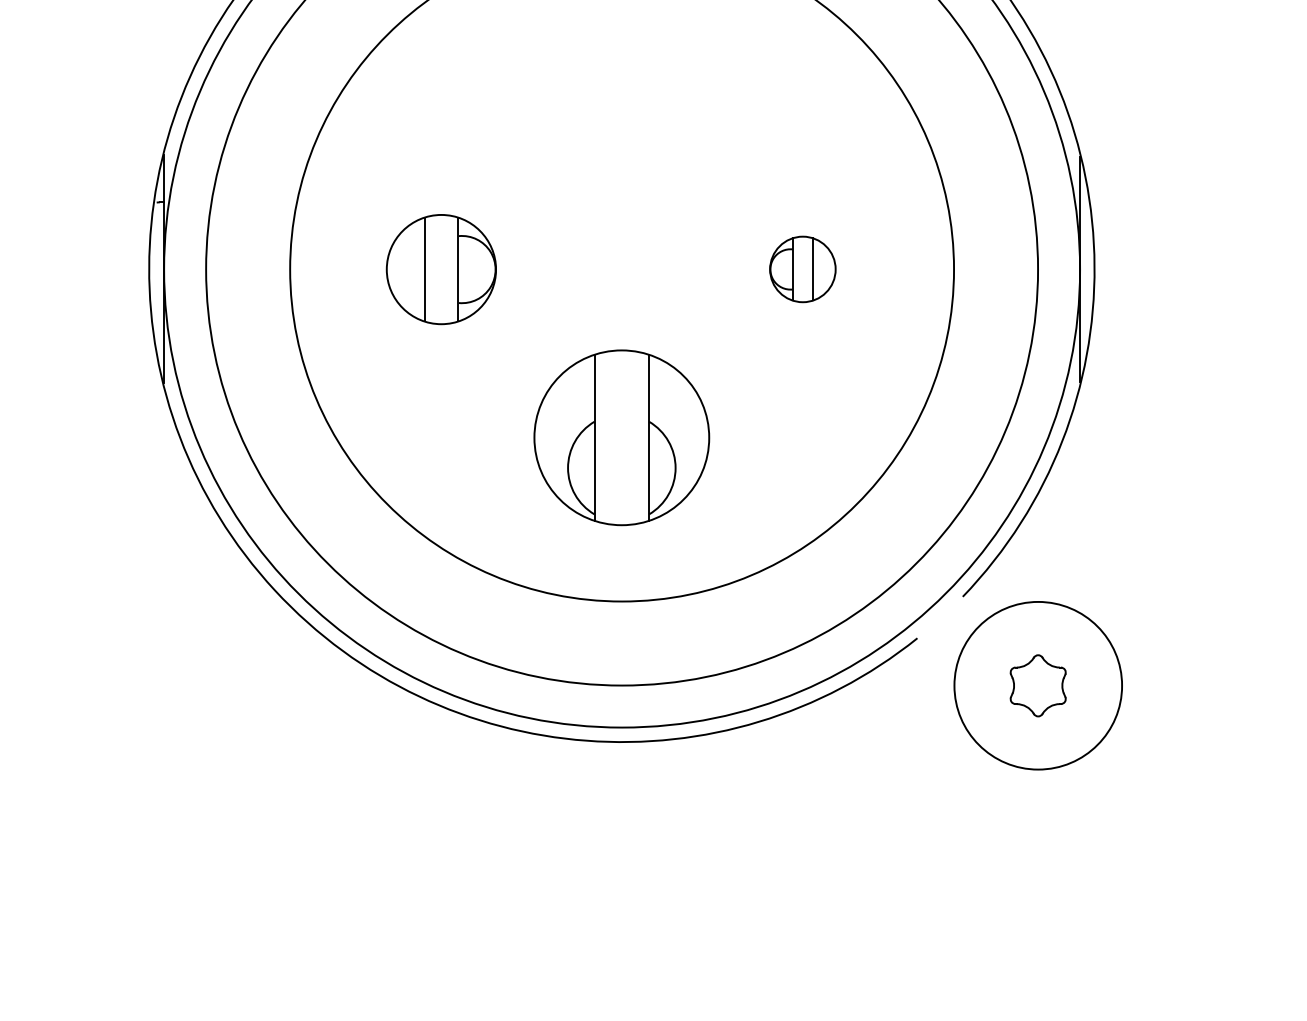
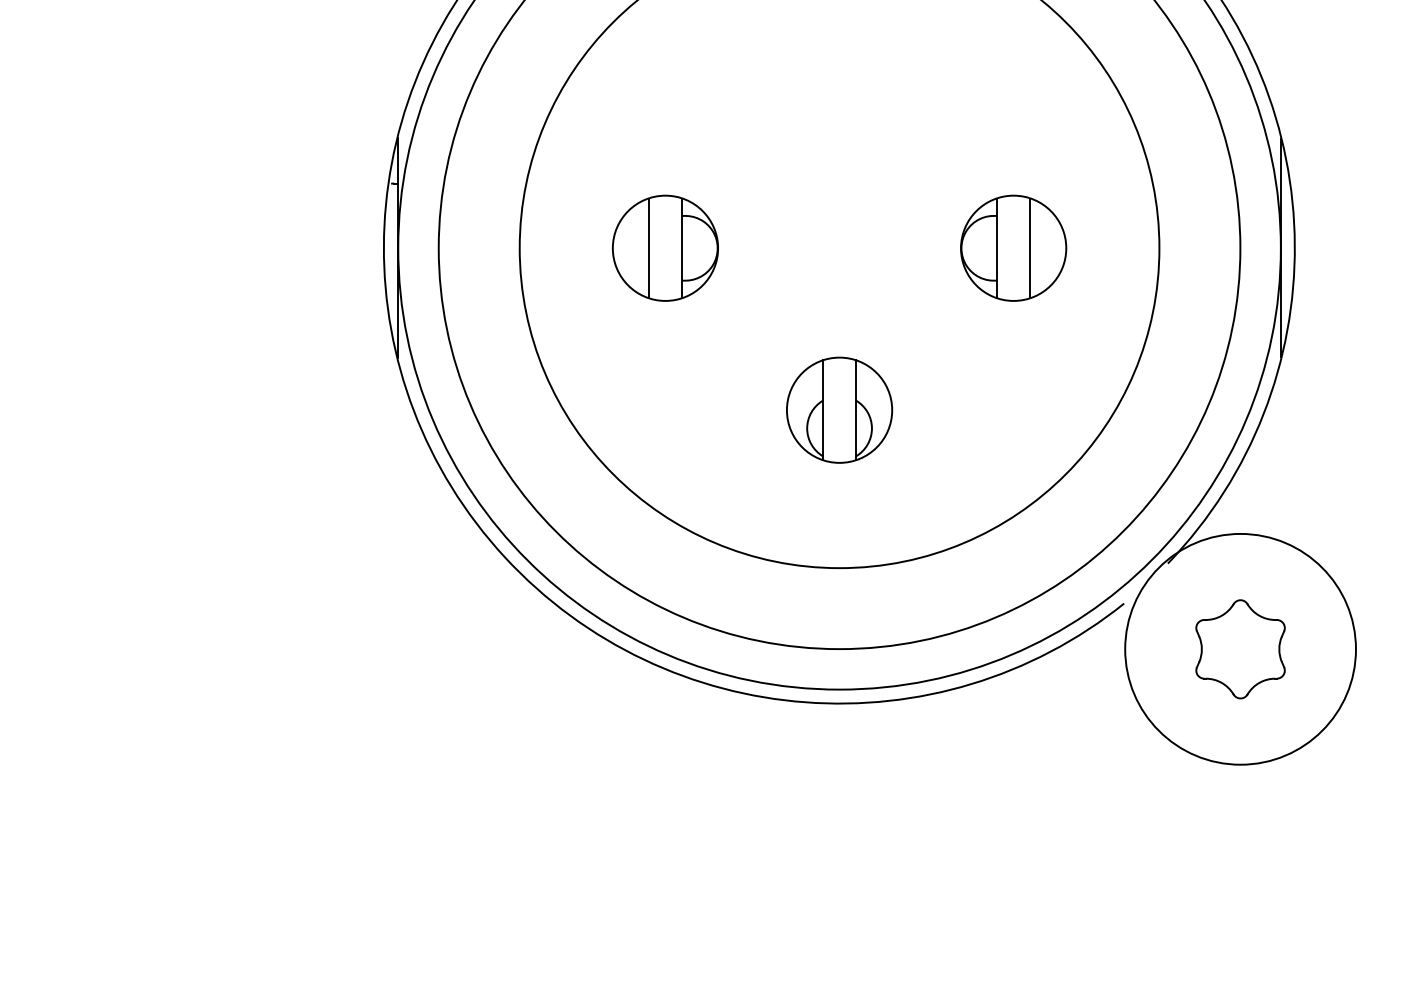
part: (802, 268) -> (1013, 247), size x1.67
part: (622, 436) -> (839, 409), size x0.62
circle: (1038, 684) -> (1240, 648), size x1.43
part: (1038, 685) -> (1240, 649), size x1.67

